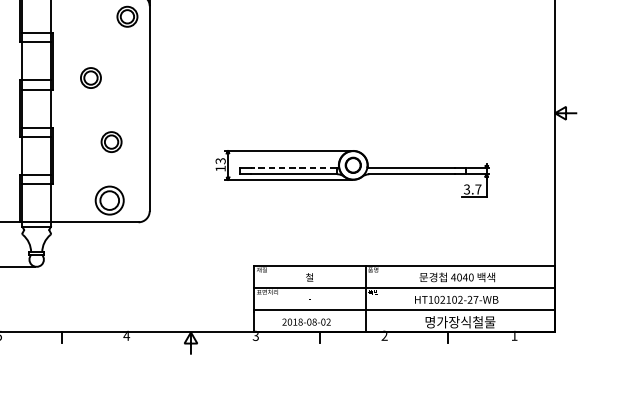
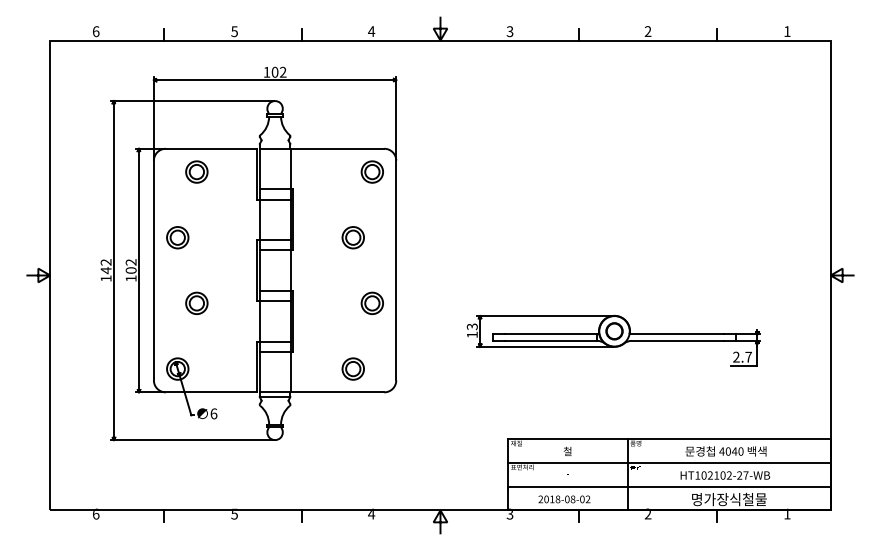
part: (90, 77) -> (352, 237), moved
part: (110, 141) -> (371, 302), moved
line: (293, 168) -> (550, 334), dashed -> solid
text: (467, 189) -> (736, 357), 3.7 -> 2.7
part: (108, 200) -> (352, 368), size x0.71

